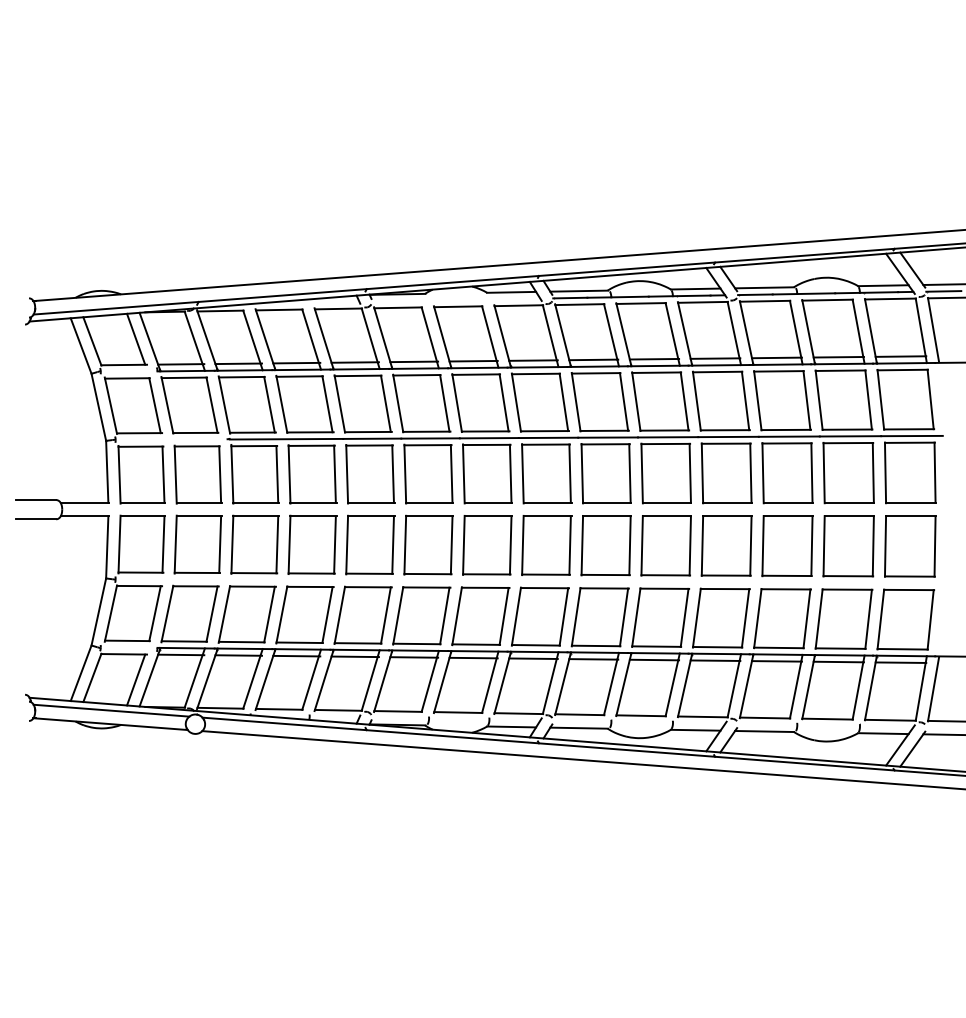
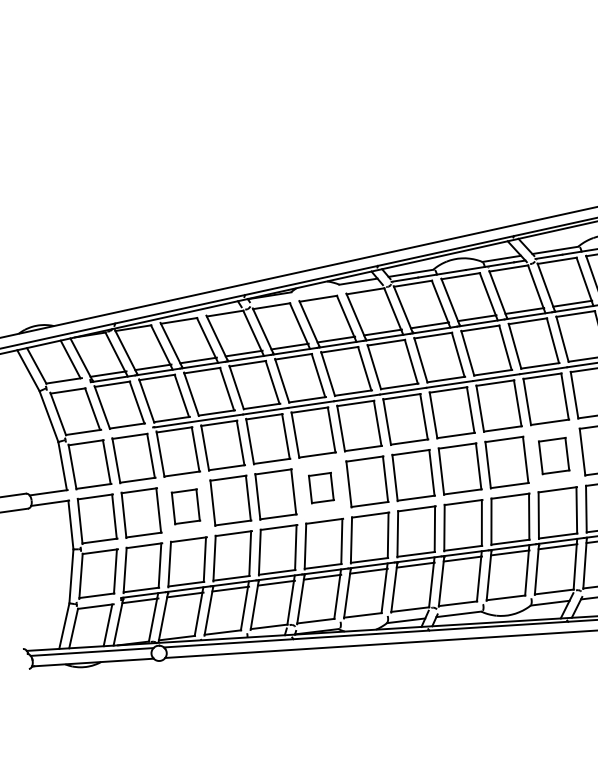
part: (254, 544) -> (185, 506), size x0.7
part: (428, 544) -> (321, 487), size x0.6
part: (726, 545) -> (553, 455), size x0.7

